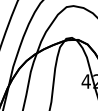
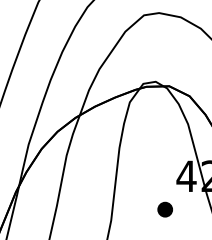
part: (76, 96) -> (165, 208), added

